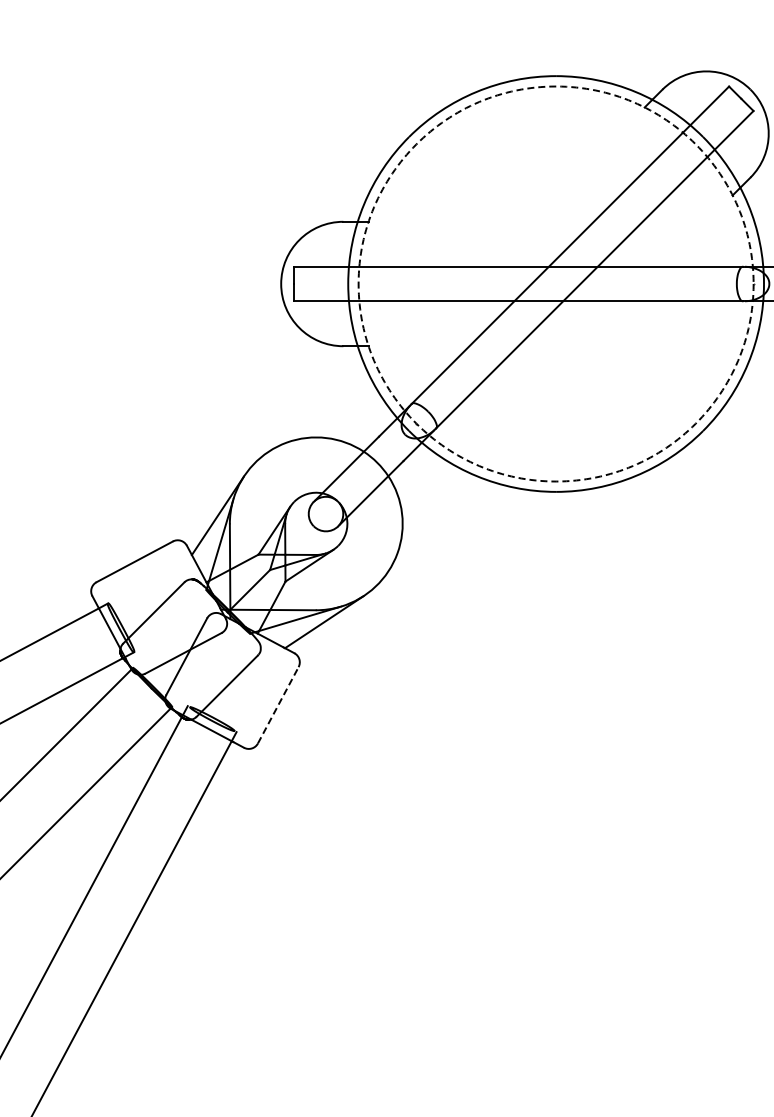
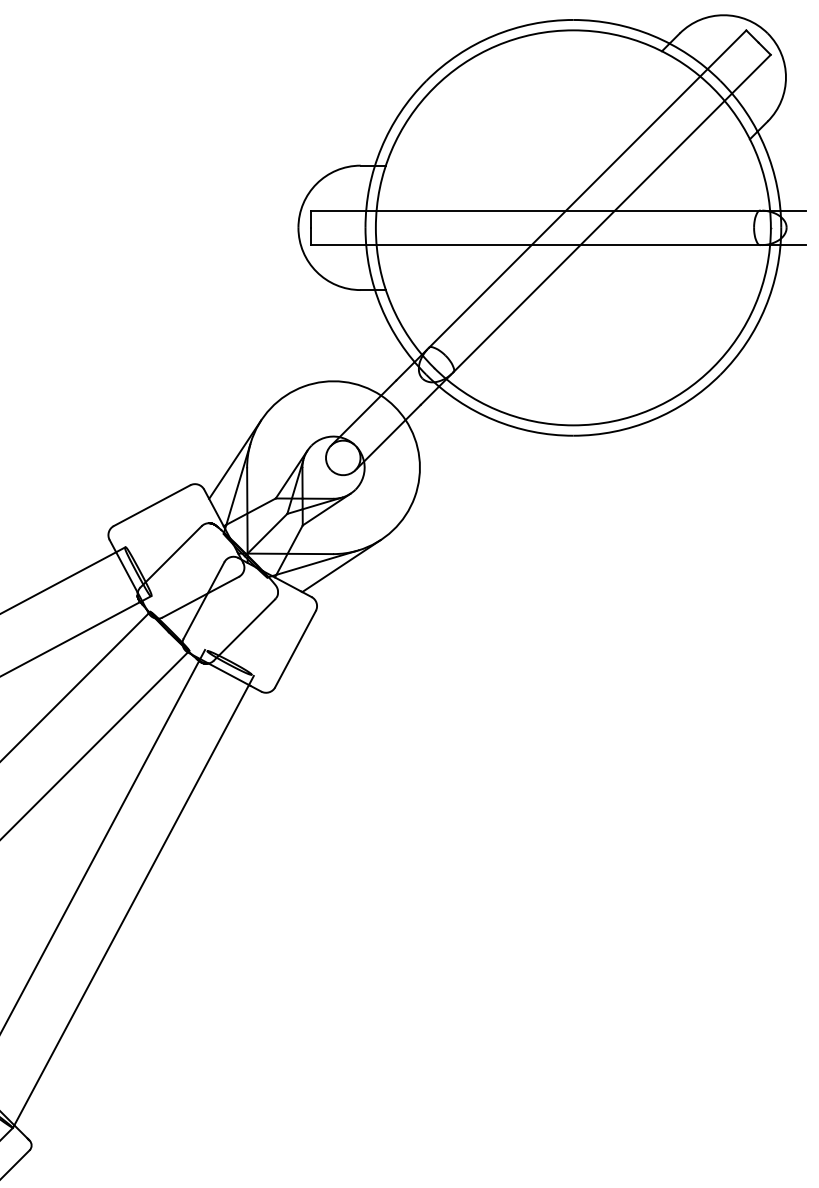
circle: (555, 283) -> (572, 227), dashed -> solid
line: (278, 704) -> (295, 648), dashed -> solid

